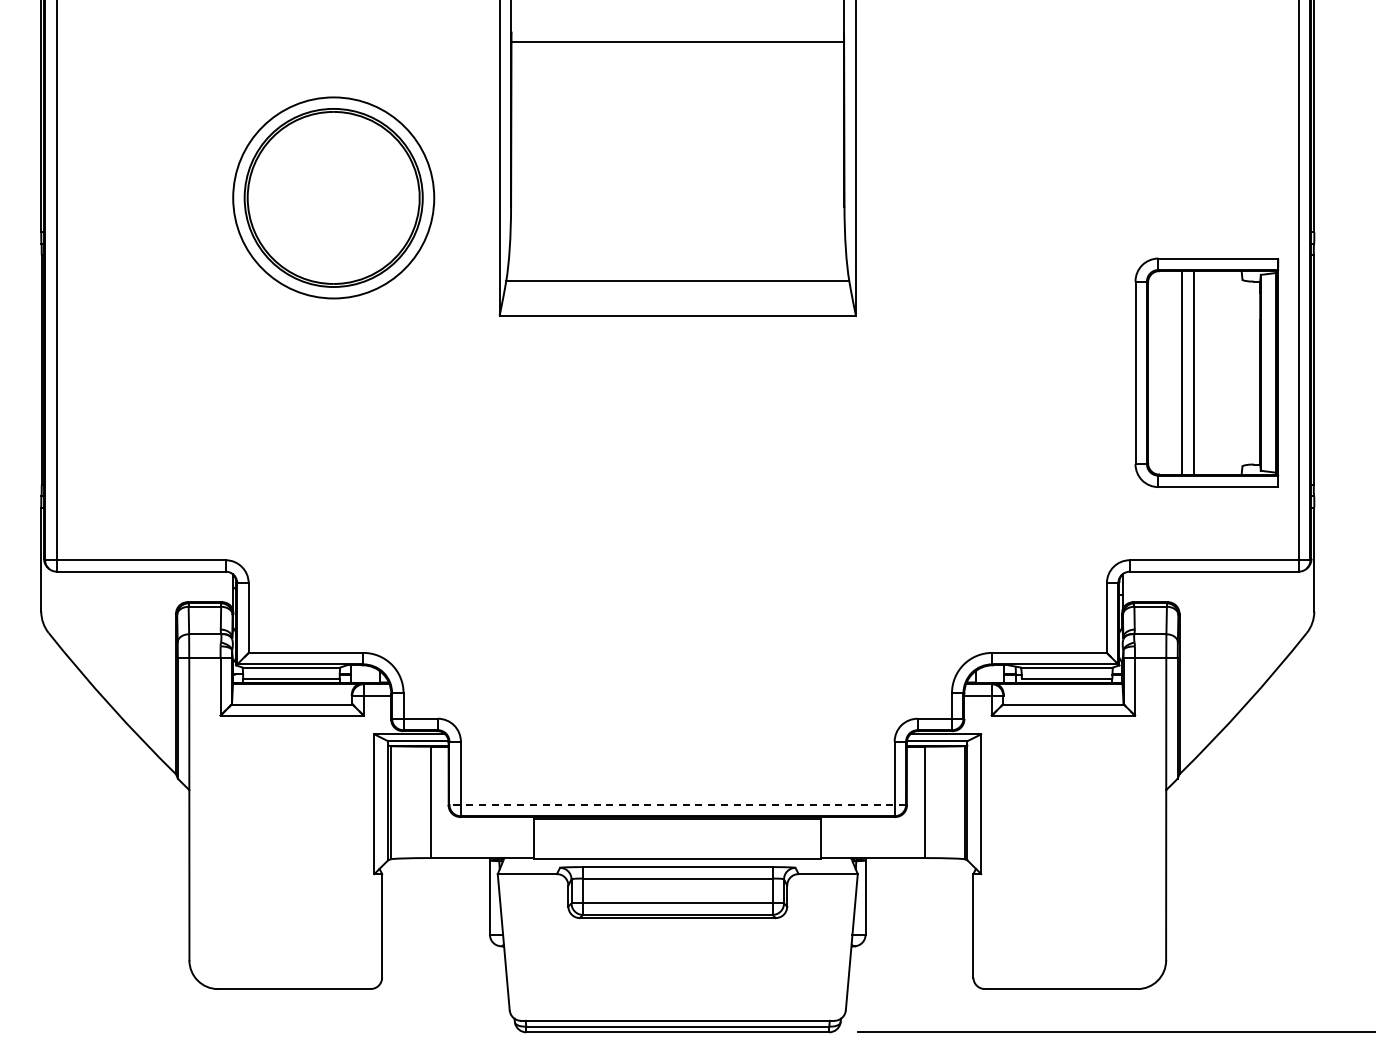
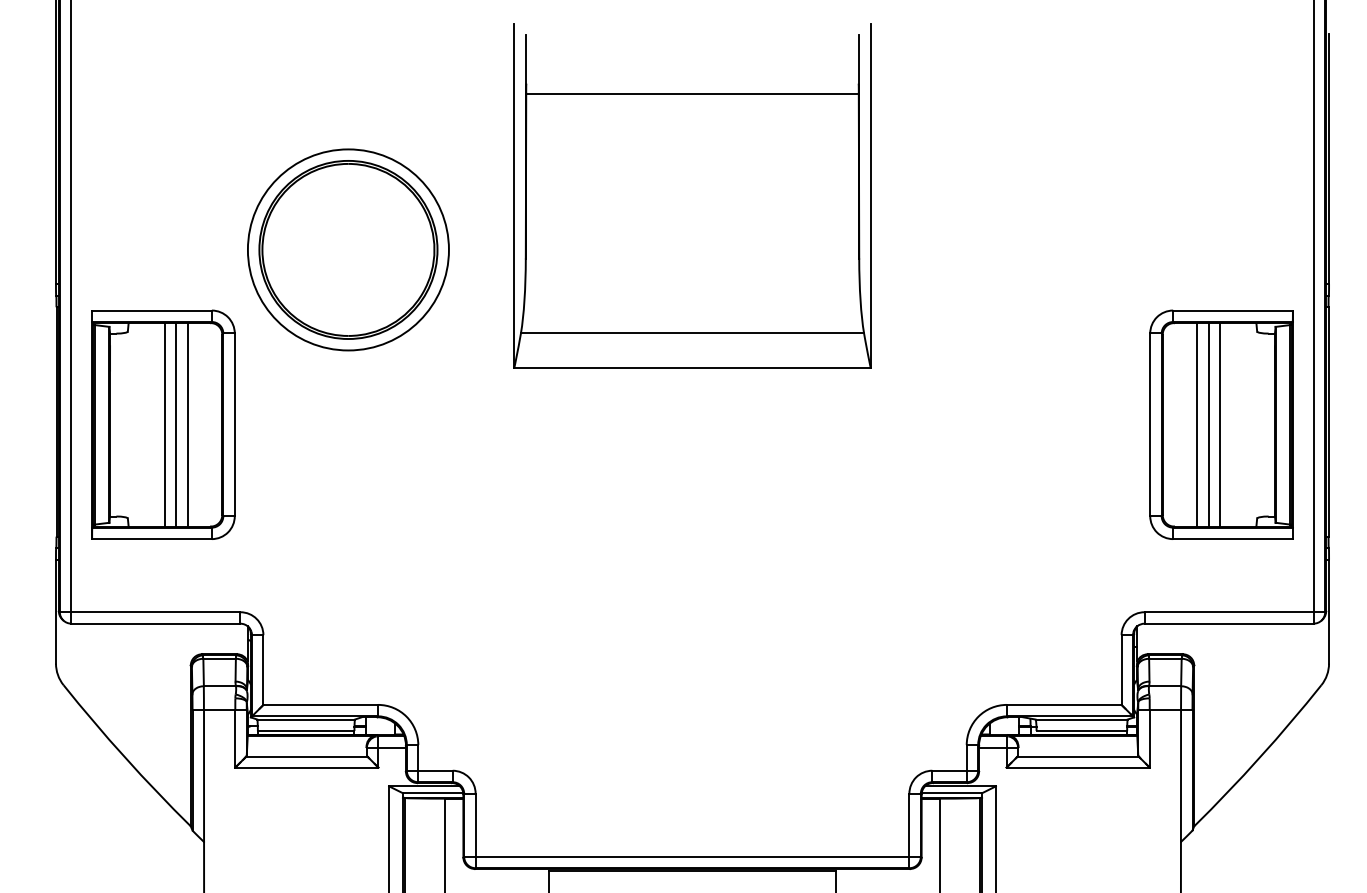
part: (148, 372) -> (163, 424), added
line: (1205, 372) -> (1220, 424), added
line: (677, 804) -> (692, 856), dashed -> solid

